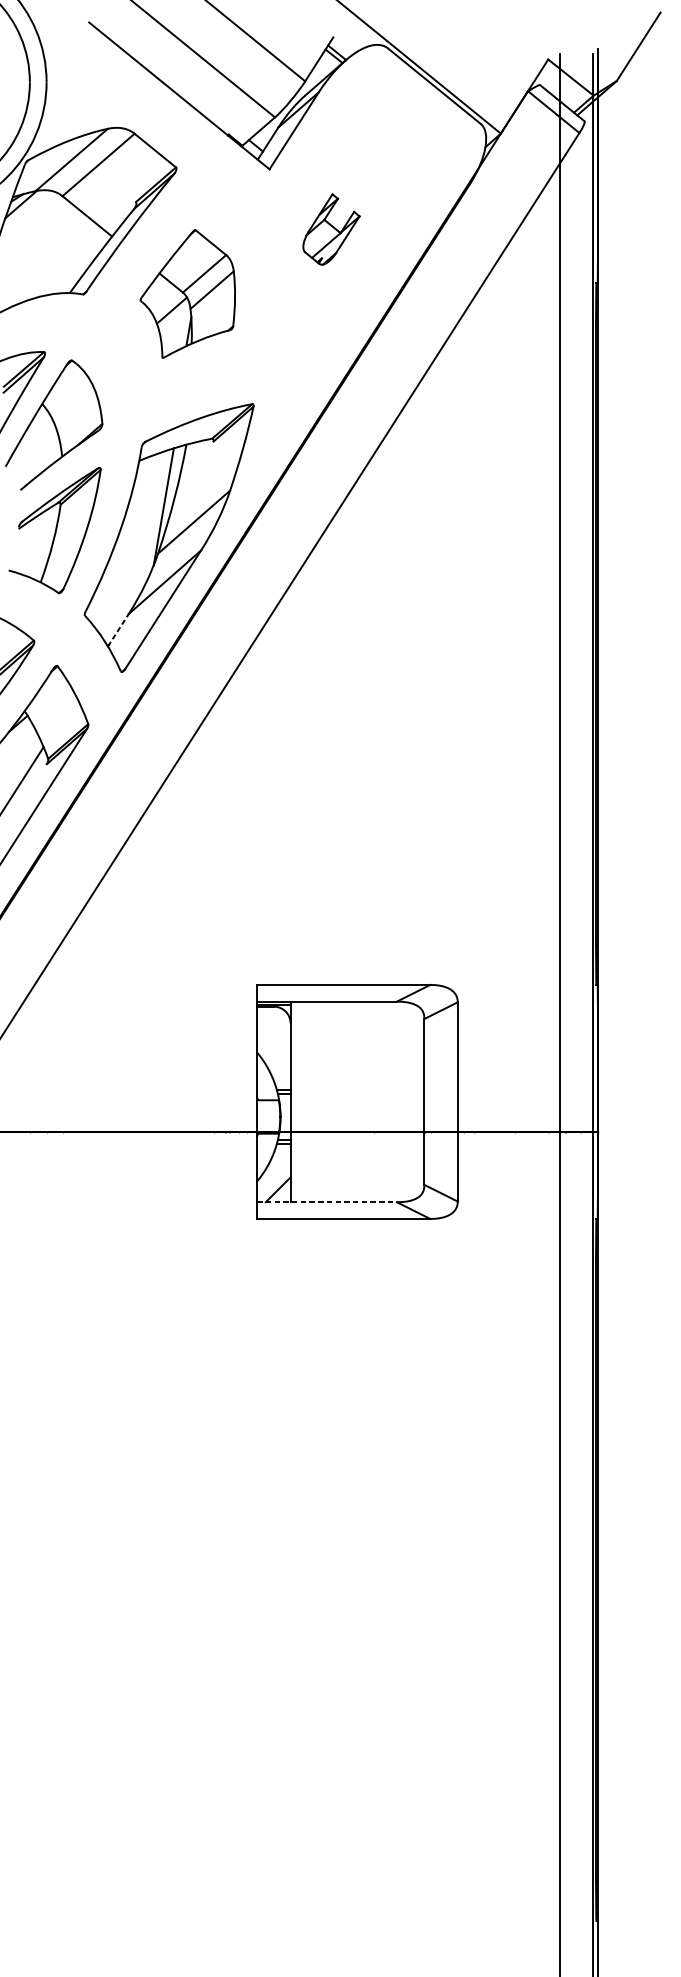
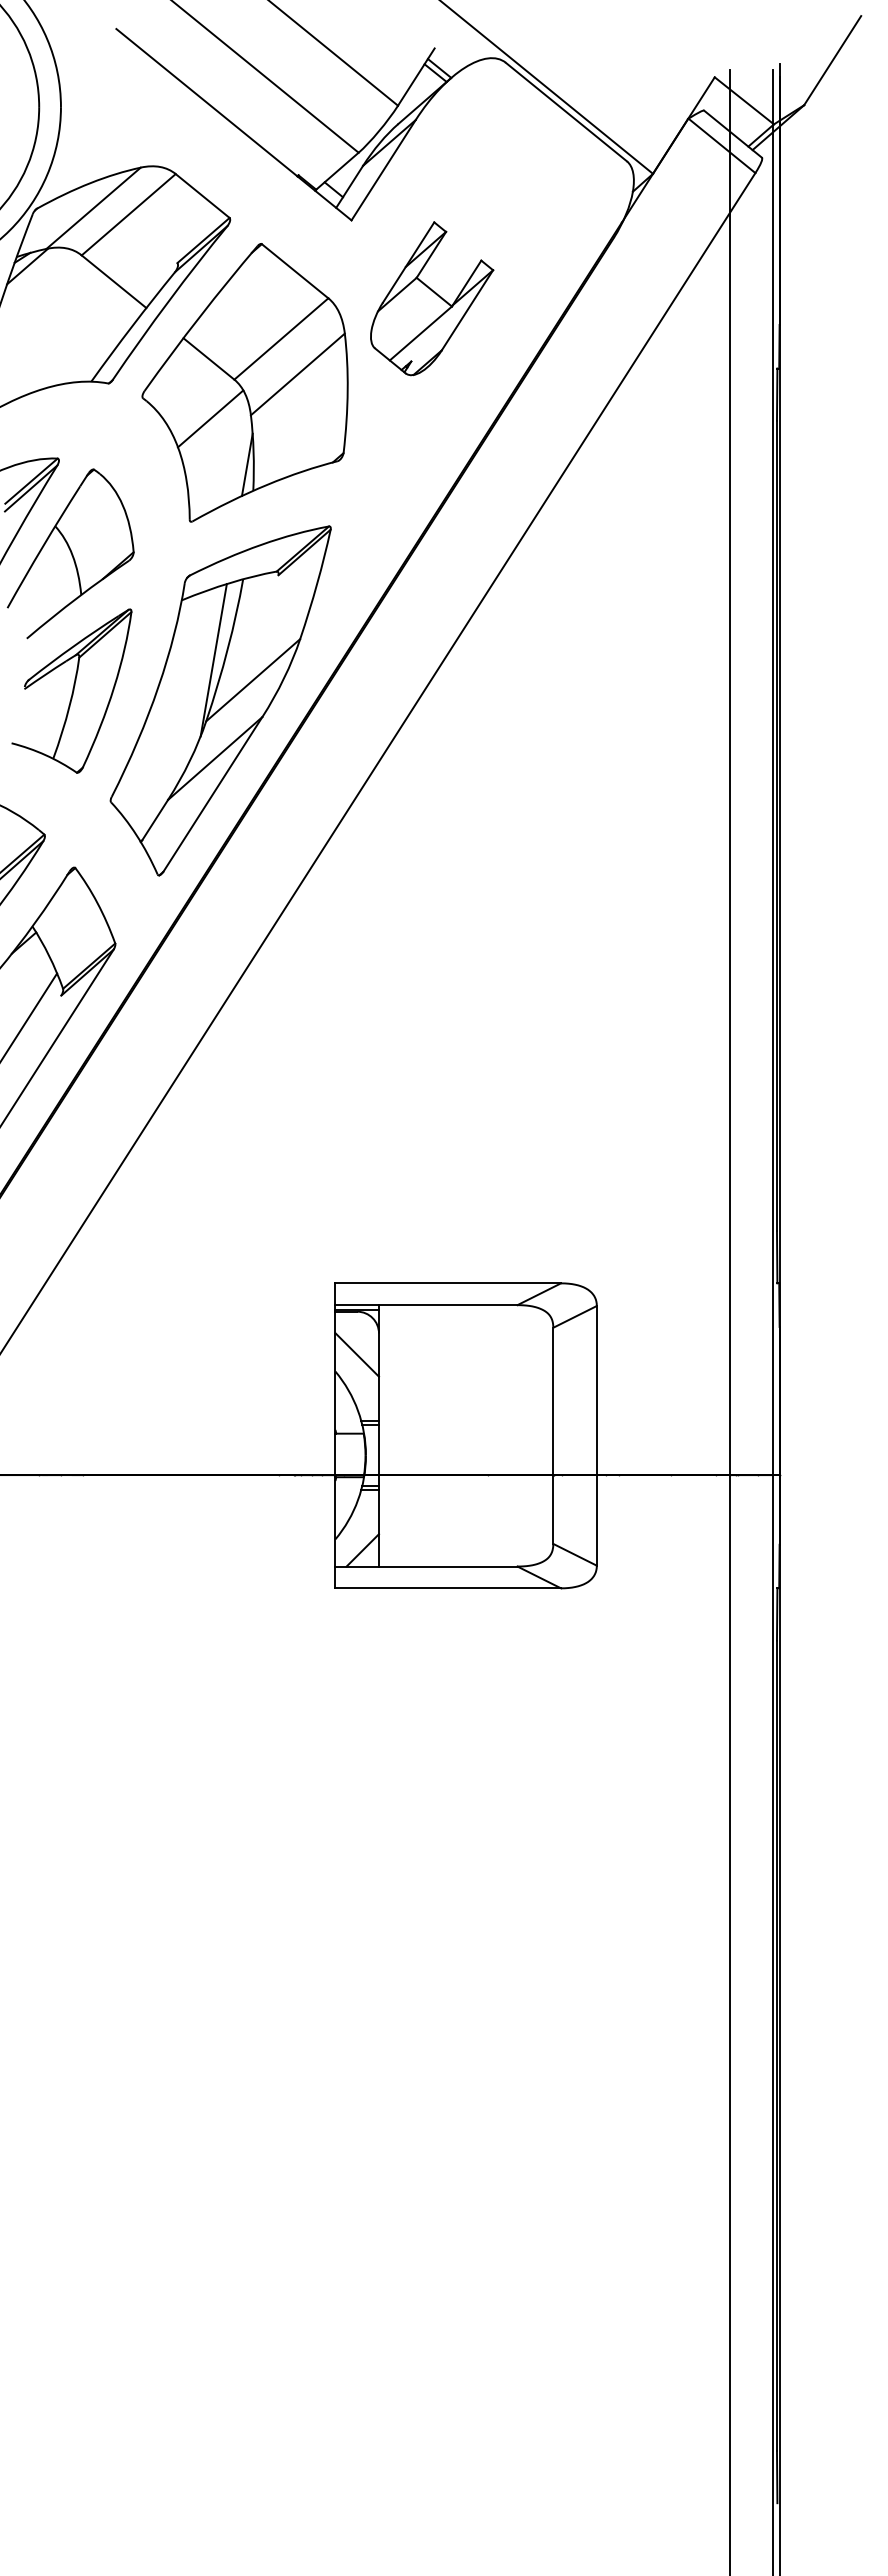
part: (331, 229) -> (432, 298), size x1.67
part: (187, 293) -> (244, 382), size x1.67
line: (118, 629) -> (154, 820), dashed -> solid
line: (274, 1039) -> (357, 1354), added
line: (327, 1202) -> (426, 1566), dashed -> solid

